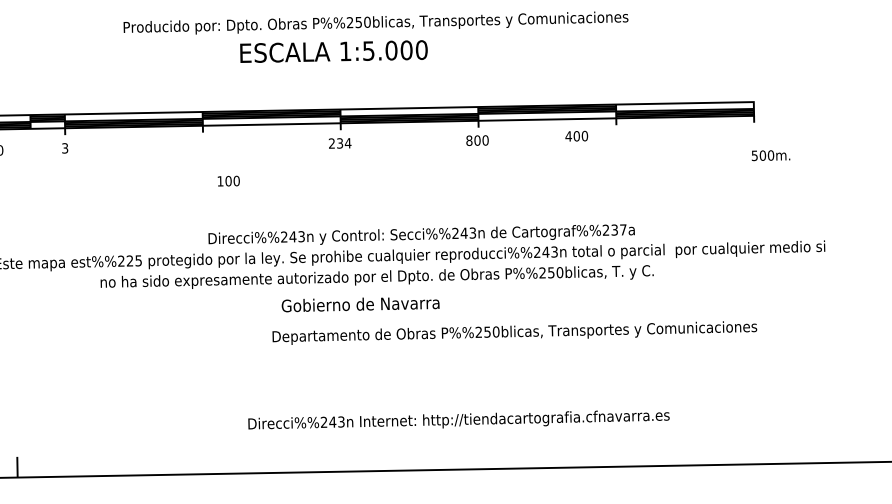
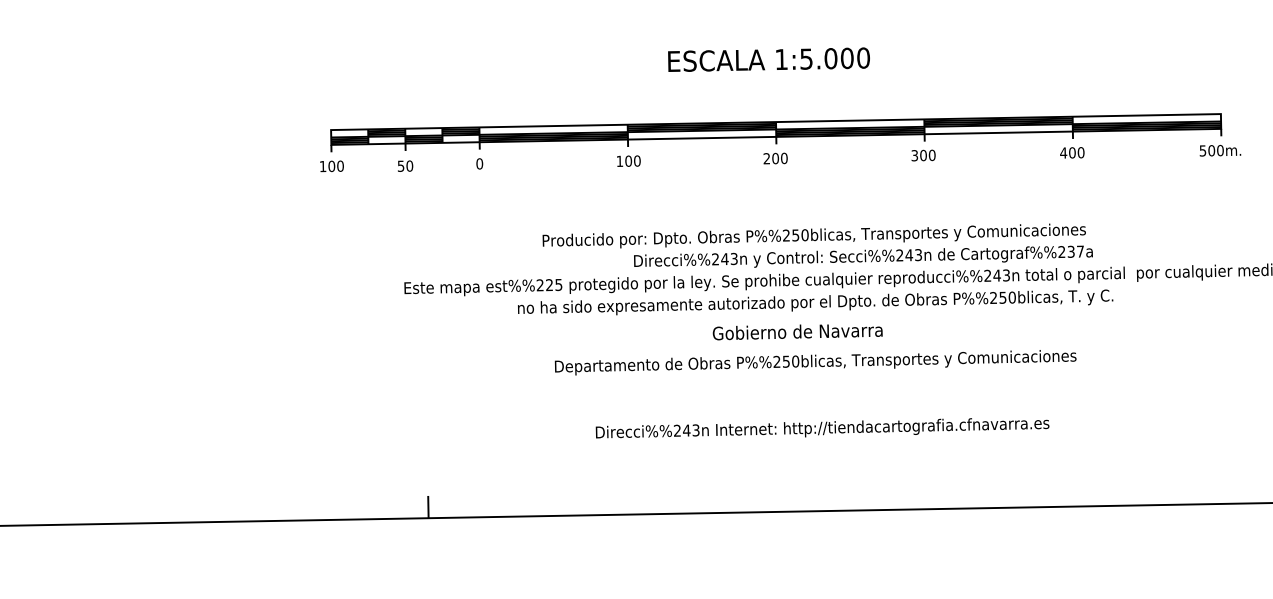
text: (375, 22) -> (813, 235), moved
text: (576, 135) -> (1072, 152), moved
text: (469, 140) -> (914, 155), 800 -> 300
text: (343, 143) -> (779, 158), 234 -> 200
text: (64, 148) -> (479, 163), 3 -> 0
text: (771, 155) -> (1220, 150), moved
text: (228, 180) -> (628, 160), moved
text: (514, 332) -> (815, 362), moved
text: (458, 420) -> (822, 428), moved

